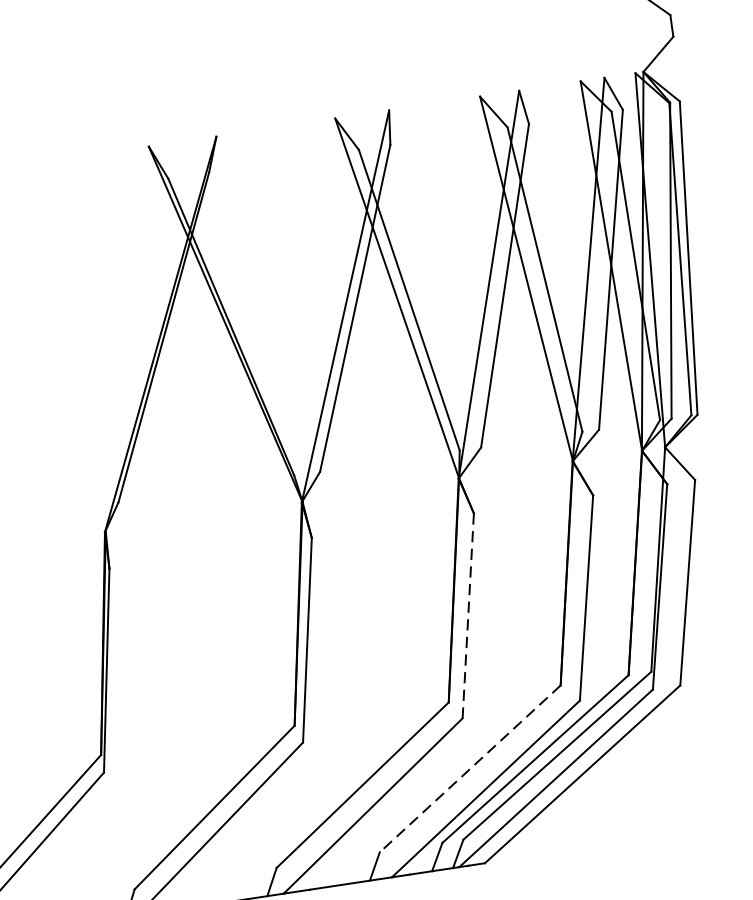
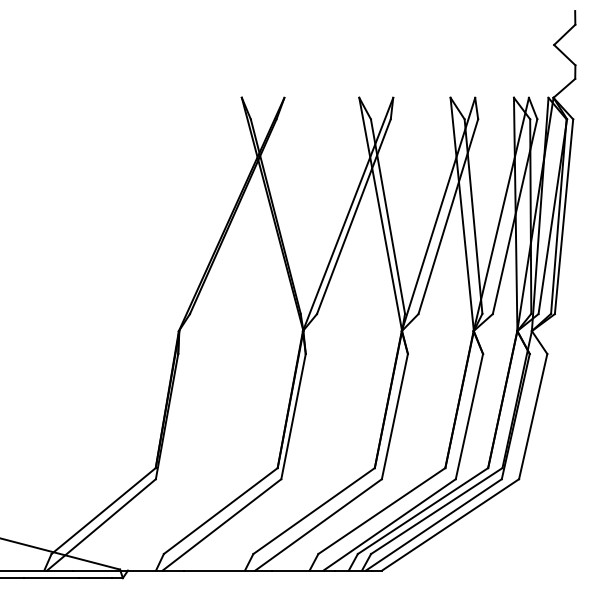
line: (467, 615) -> (394, 416), dashed -> solid
line: (469, 769) -> (381, 511), dashed -> solid

